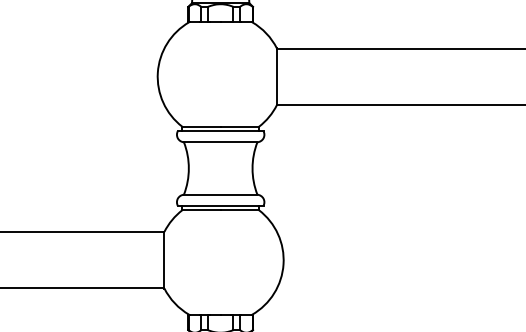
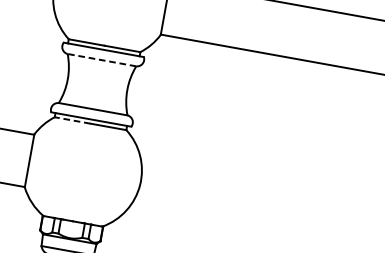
line: (220, 142) -> (101, 60), solid -> dashed
line: (201, 210) -> (72, 120), solid -> dashed

